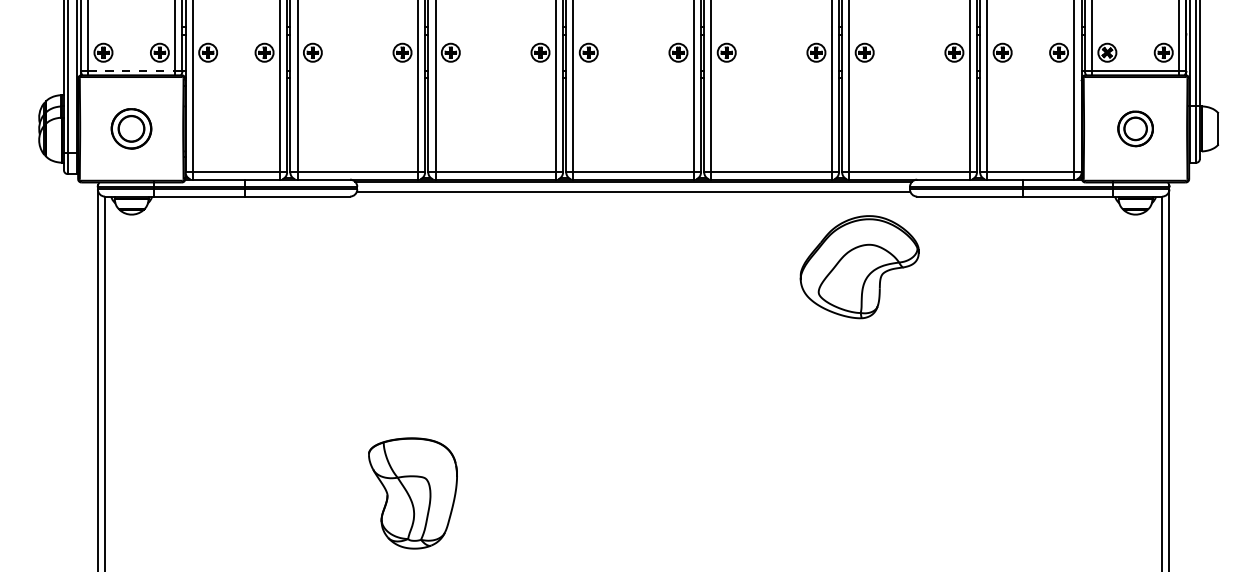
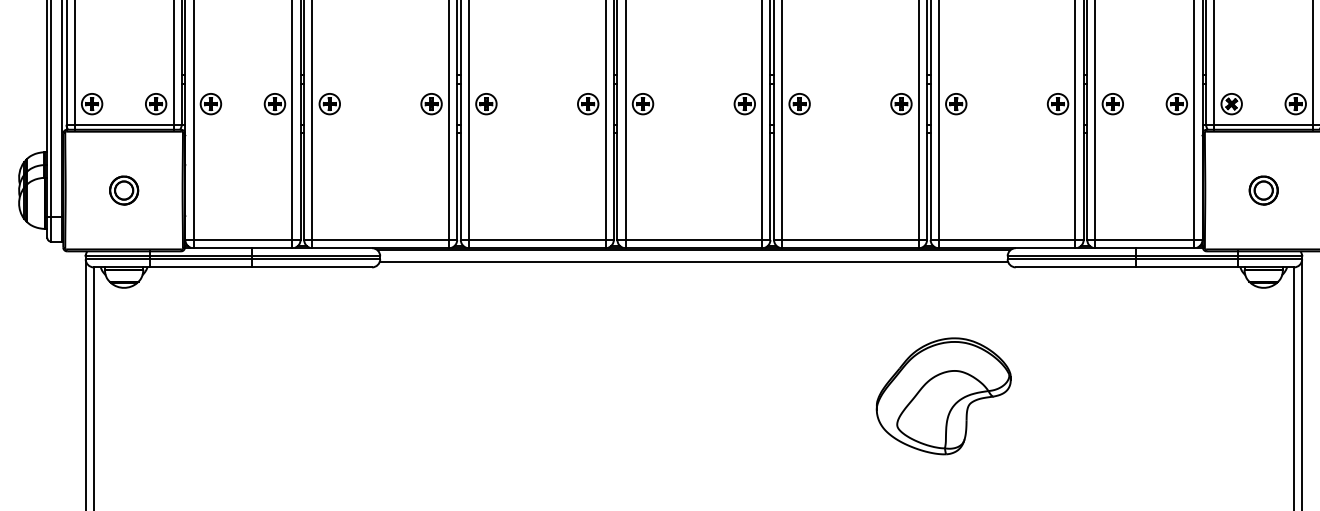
line: (131, 70) -> (123, 124), dashed -> solid
part: (131, 128) -> (123, 190), size x0.62
part: (1135, 128) -> (1263, 190), size x0.71
part: (859, 267) -> (943, 396), moved

